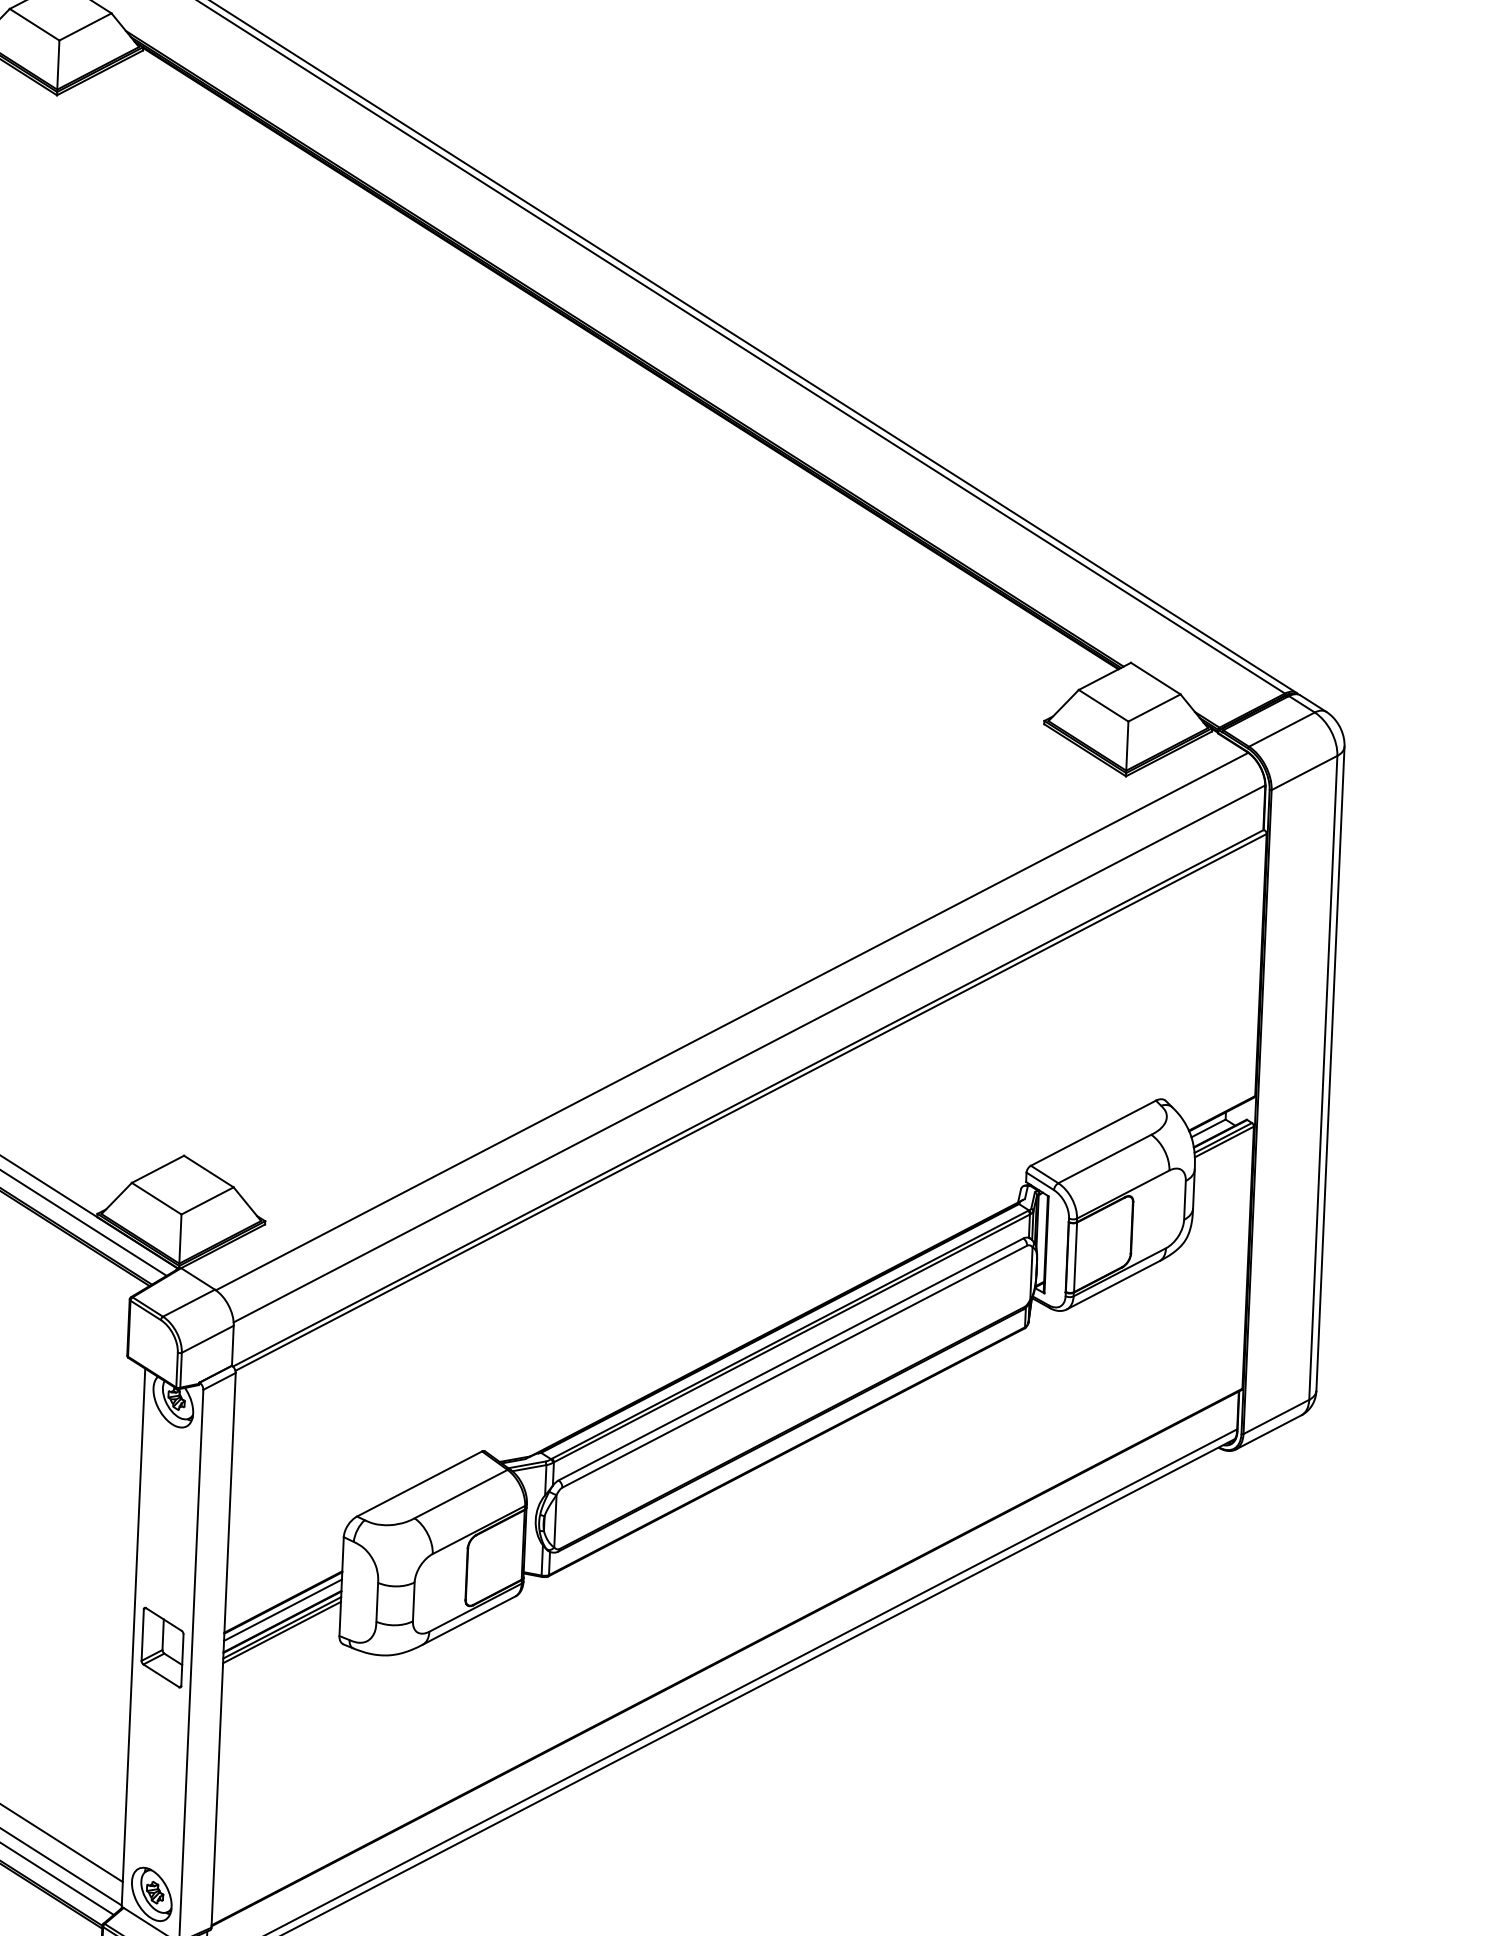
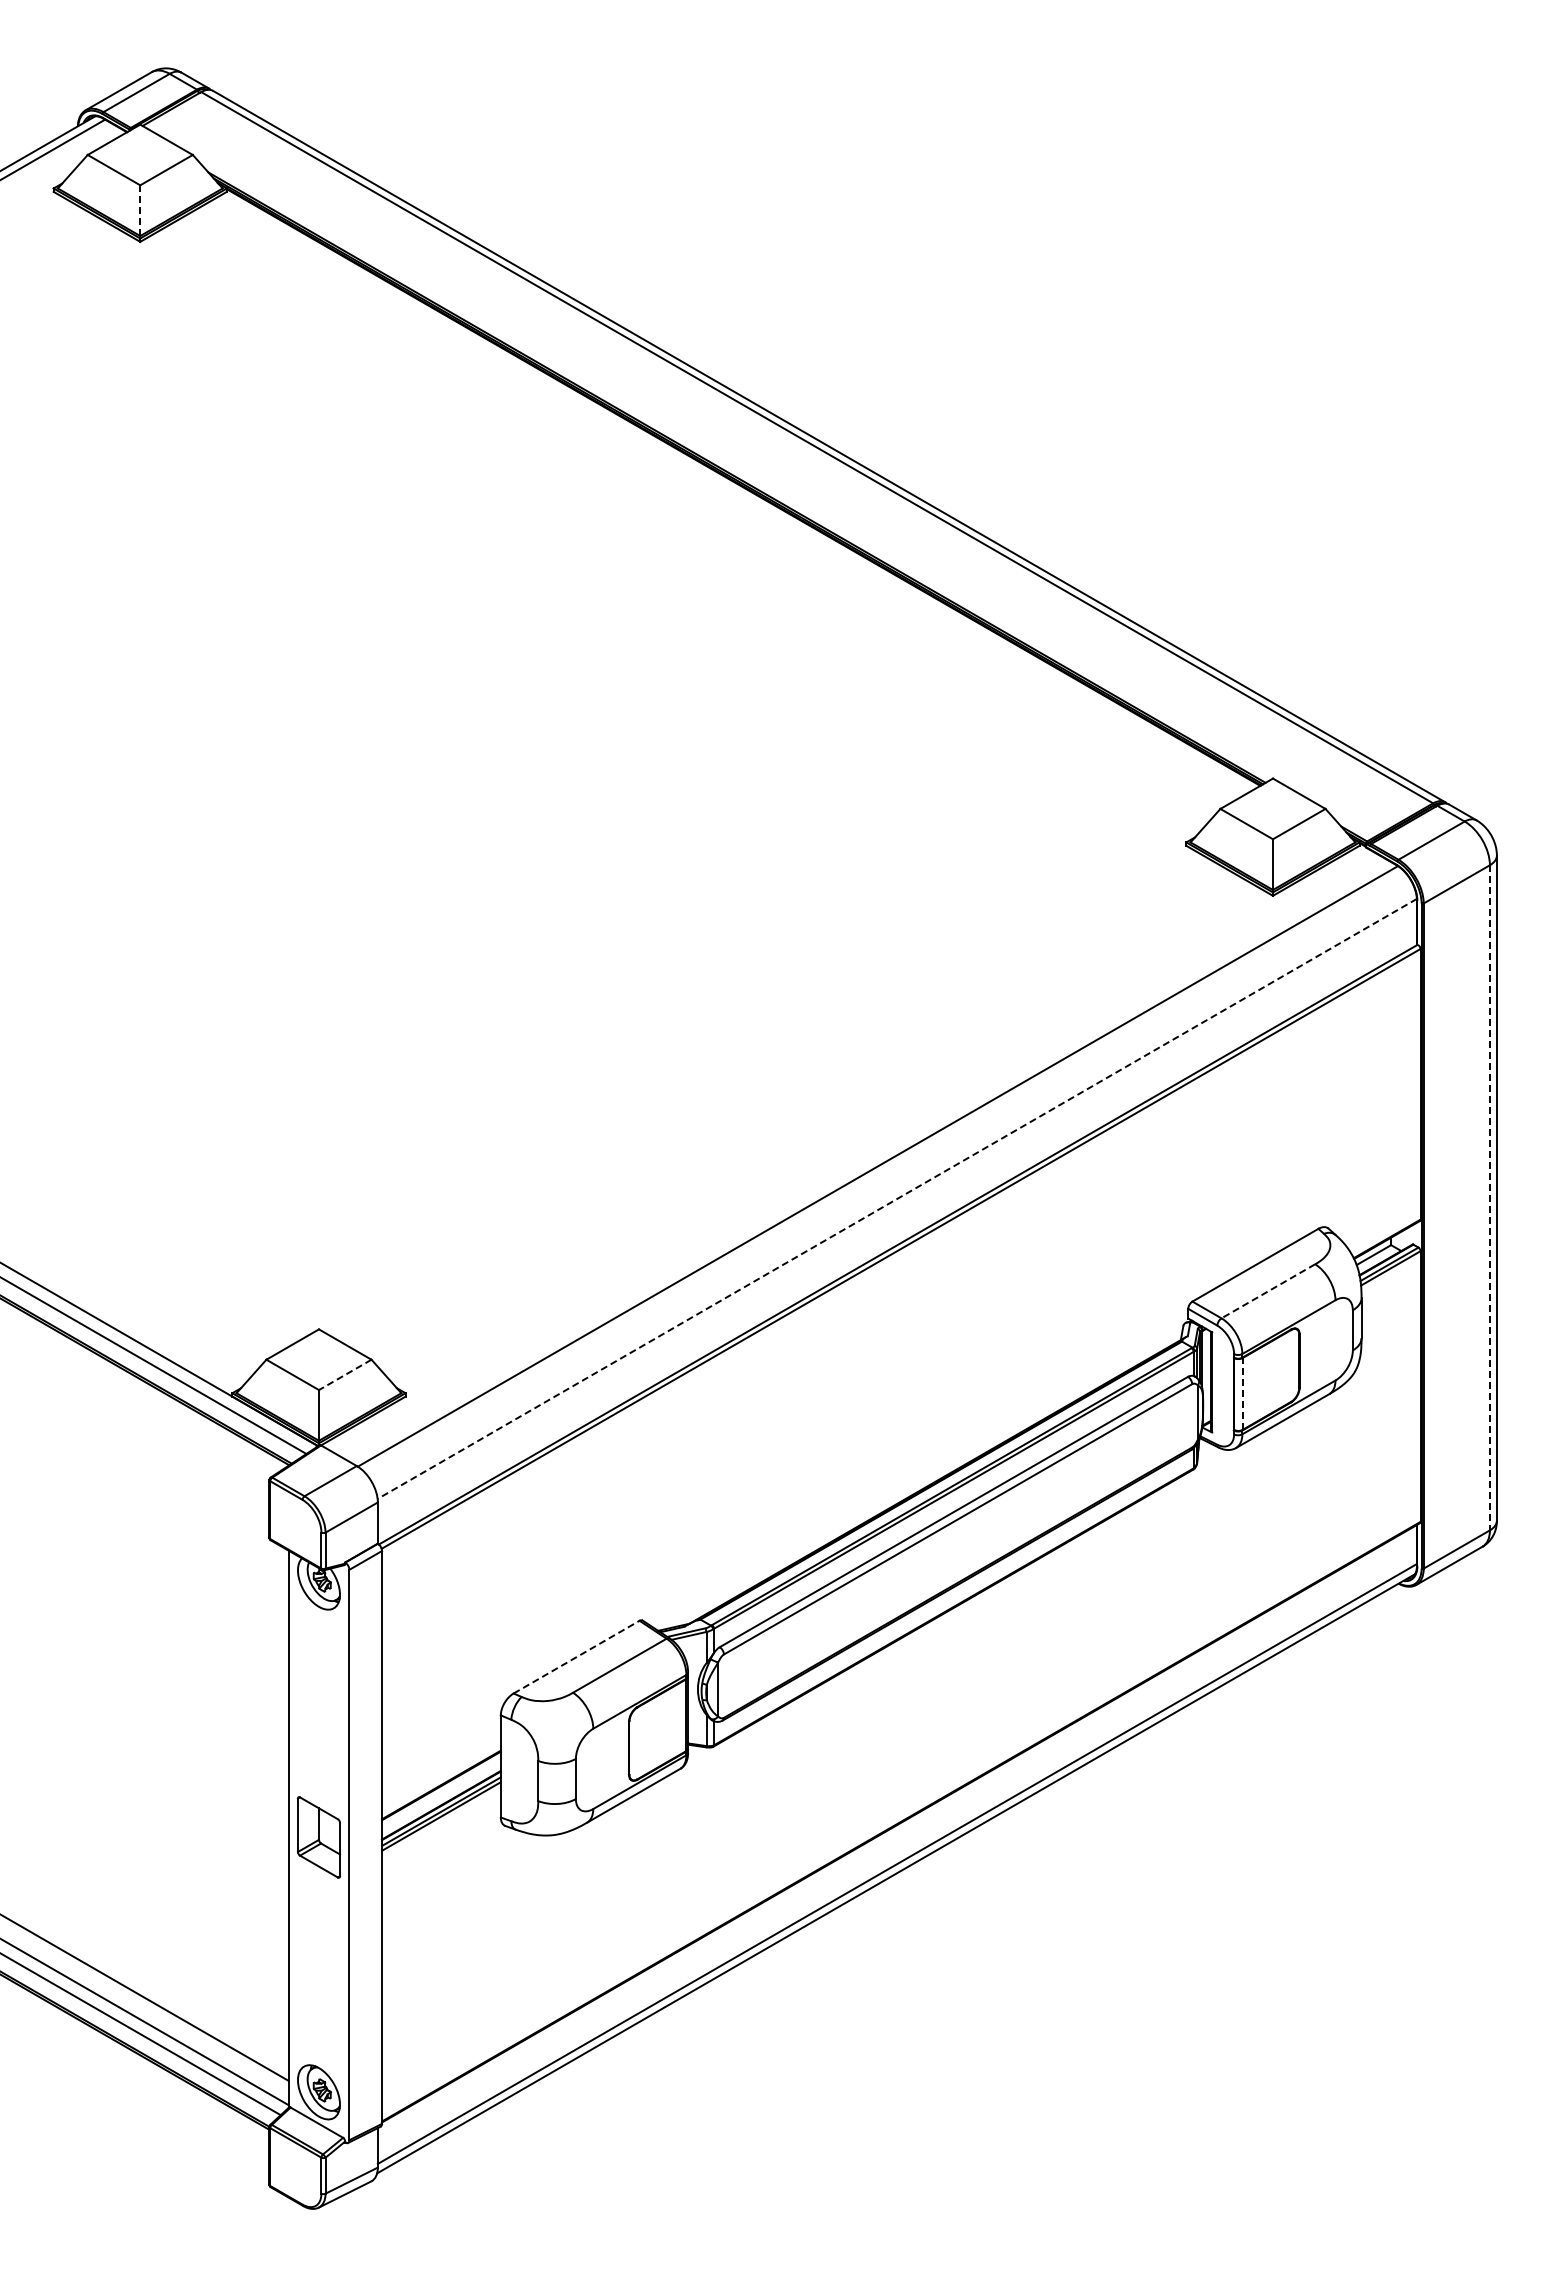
line: (58, 65) -> (140, 211), solid -> dashed
line: (748, 1054) -> (896, 1199), solid -> dashed
line: (1322, 1077) -> (1489, 1197), solid -> dashed
line: (1103, 1159) -> (1267, 1291), solid -> dashed
line: (206, 1201) -> (344, 1375), solid -> dashed
line: (1075, 1257) -> (1242, 1394), solid -> dashed
line: (419, 1484) -> (576, 1657), solid -> dashed
line: (283, 1610) -> (441, 1793), removed

